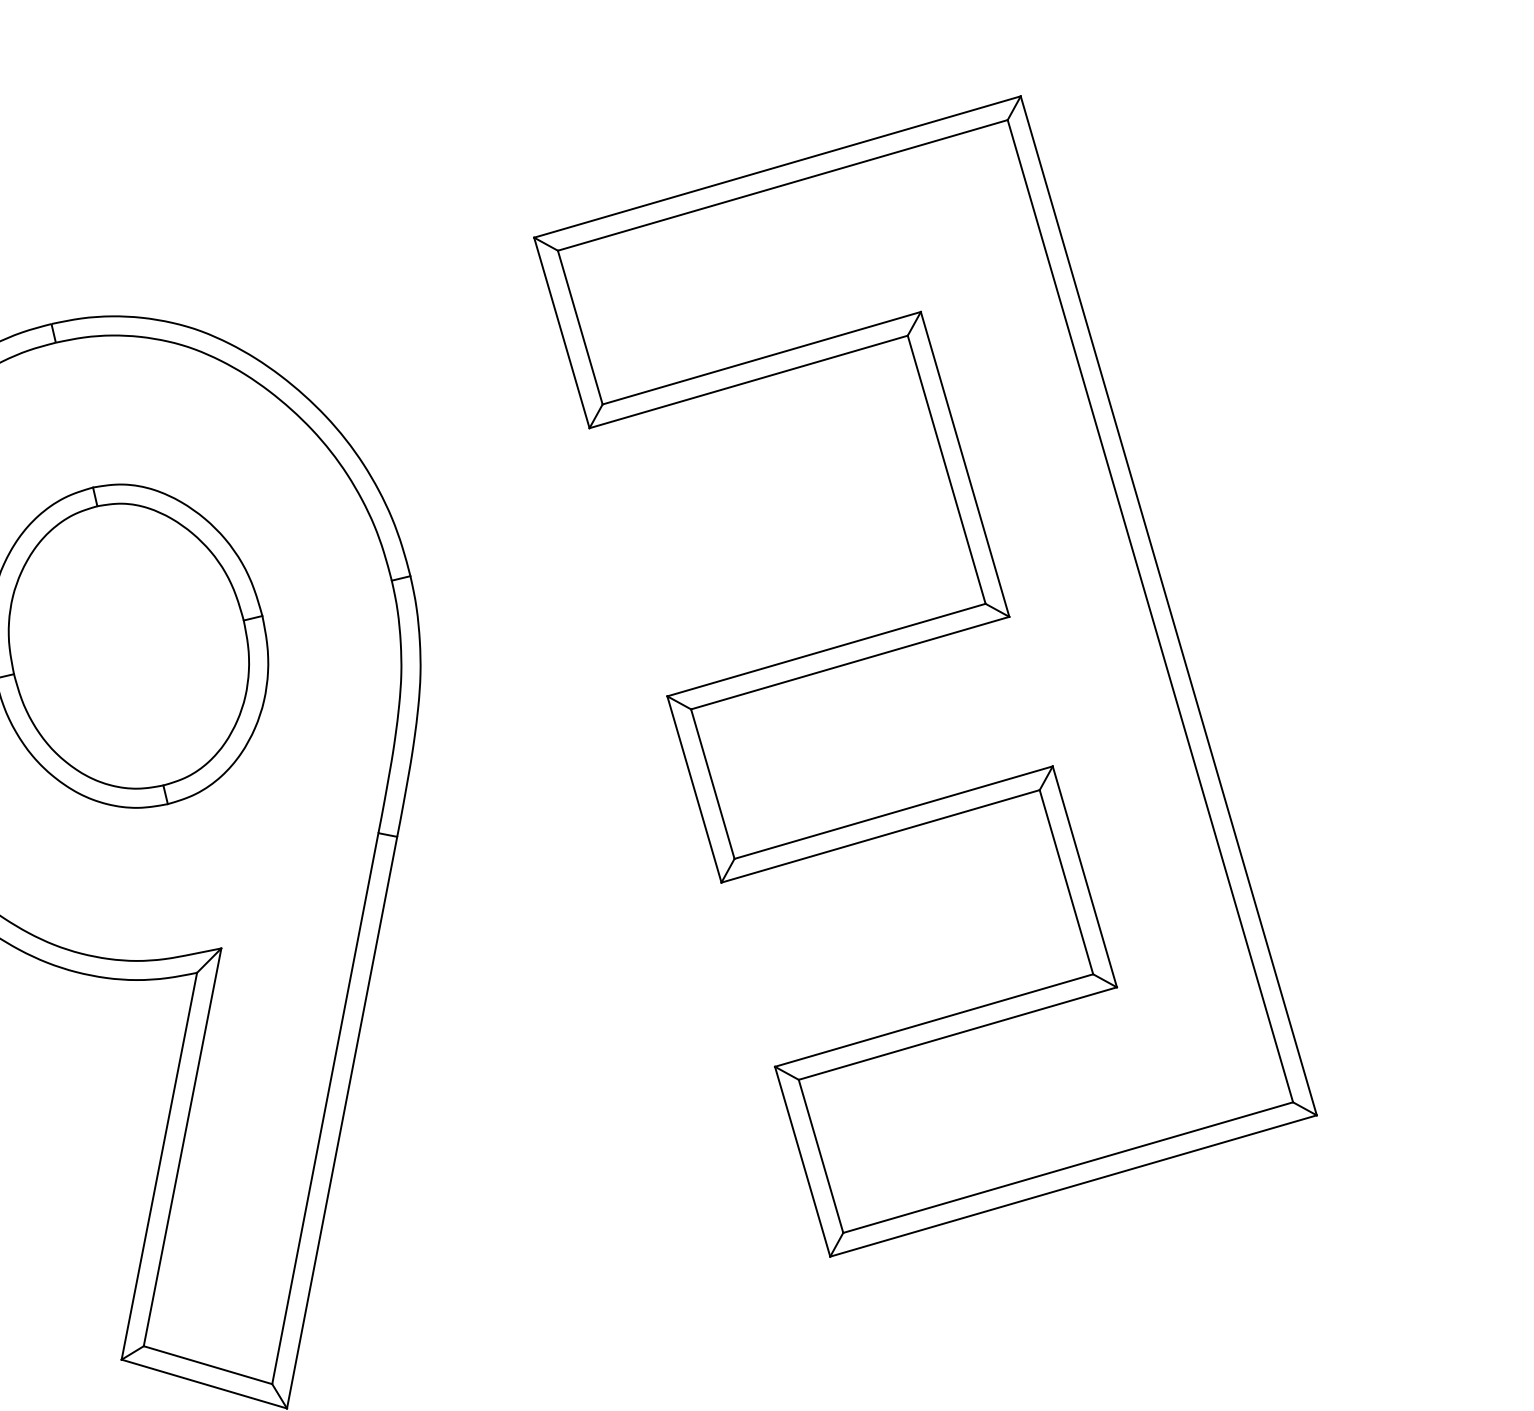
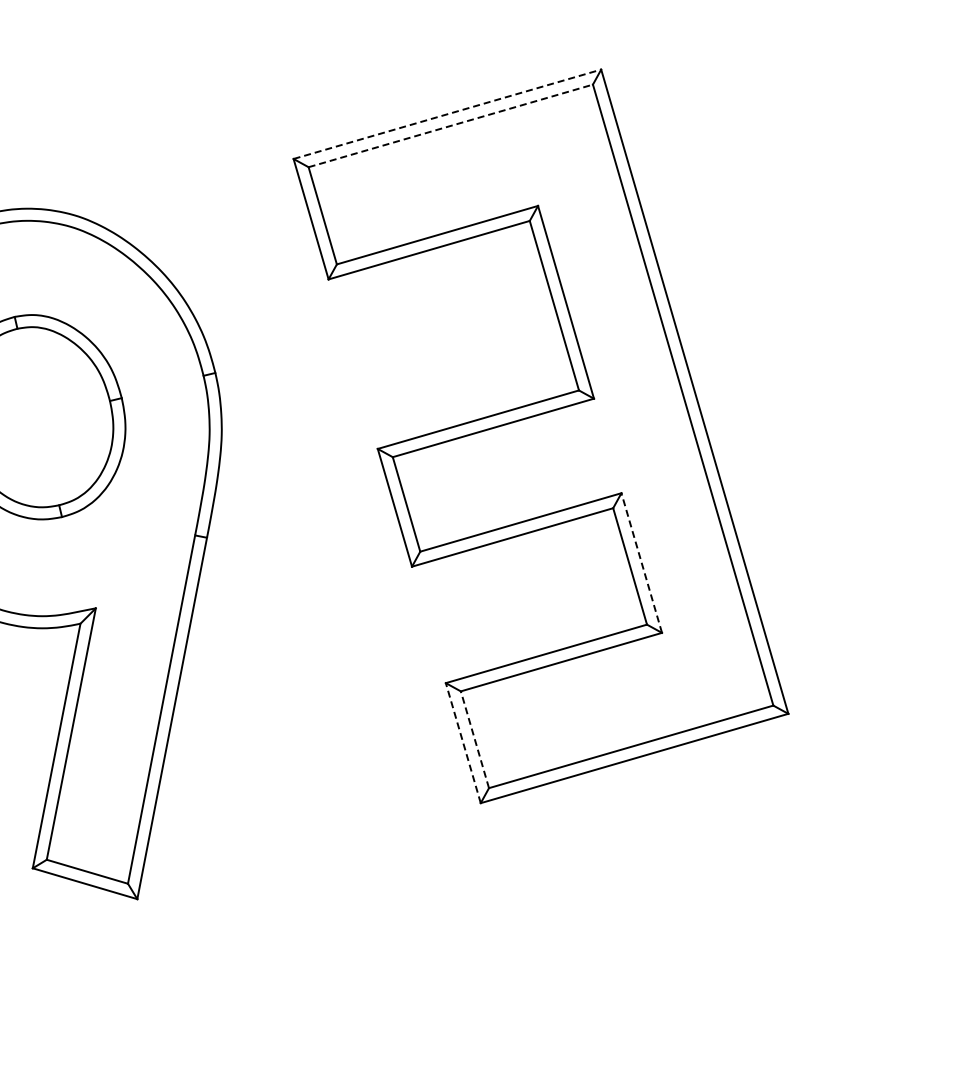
line: (777, 167) -> (447, 114), solid -> dashed
line: (783, 184) -> (451, 125), solid -> dashed
line: (1084, 877) -> (641, 563), solid -> dashed
line: (820, 1155) -> (474, 739), solid -> dashed
line: (802, 1162) -> (463, 743), solid -> dashed

